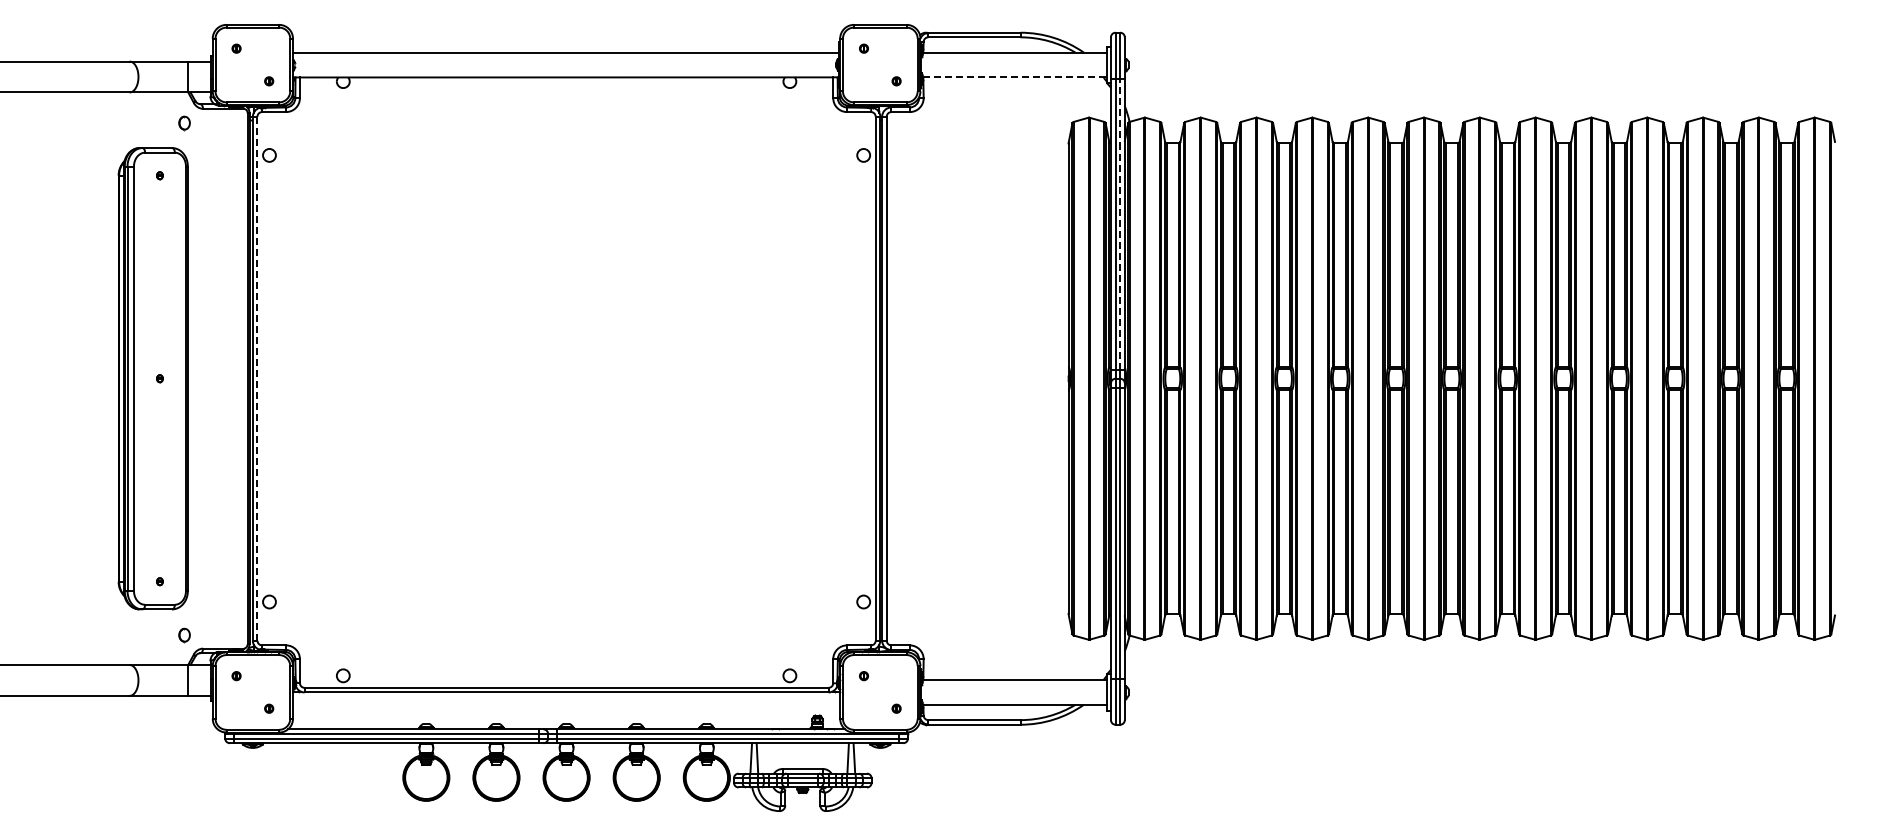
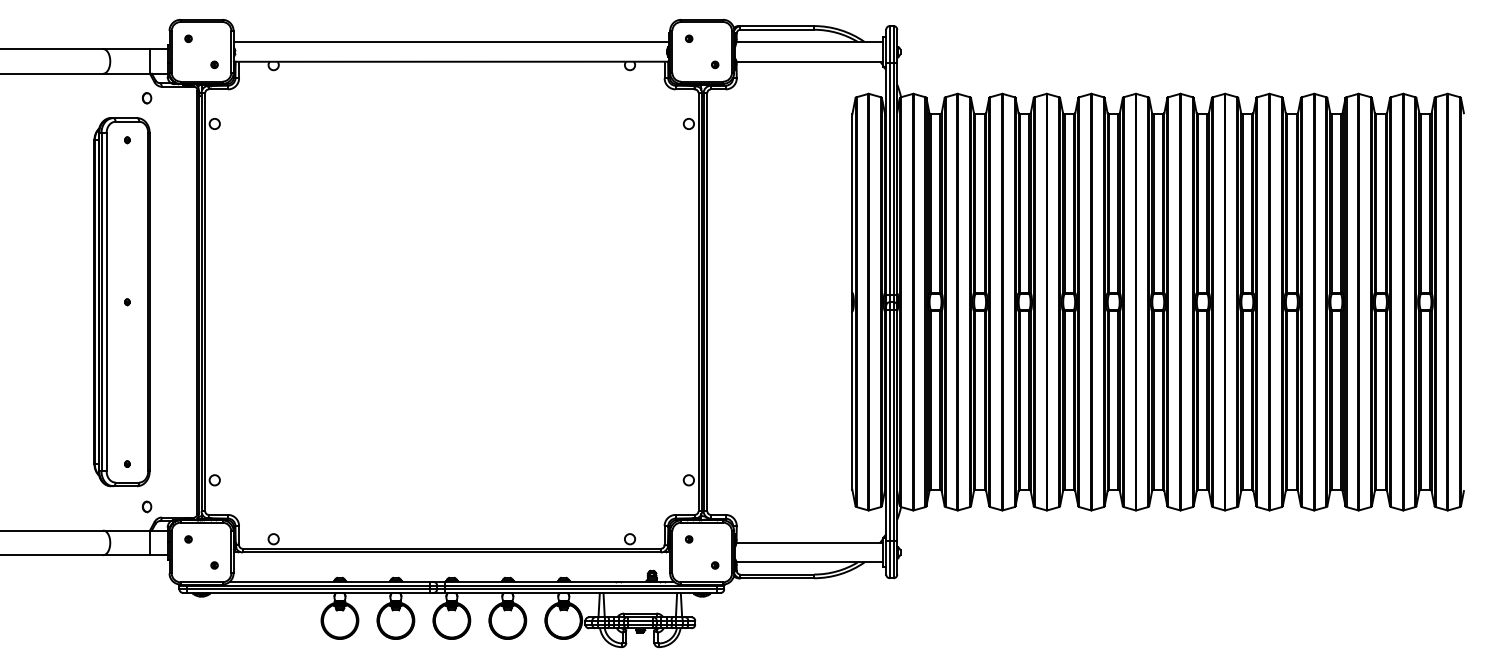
line: (1015, 77) -> (810, 61), dashed -> solid
line: (1120, 223) -> (893, 178), dashed -> solid
line: (257, 379) -> (205, 302), dashed -> solid

